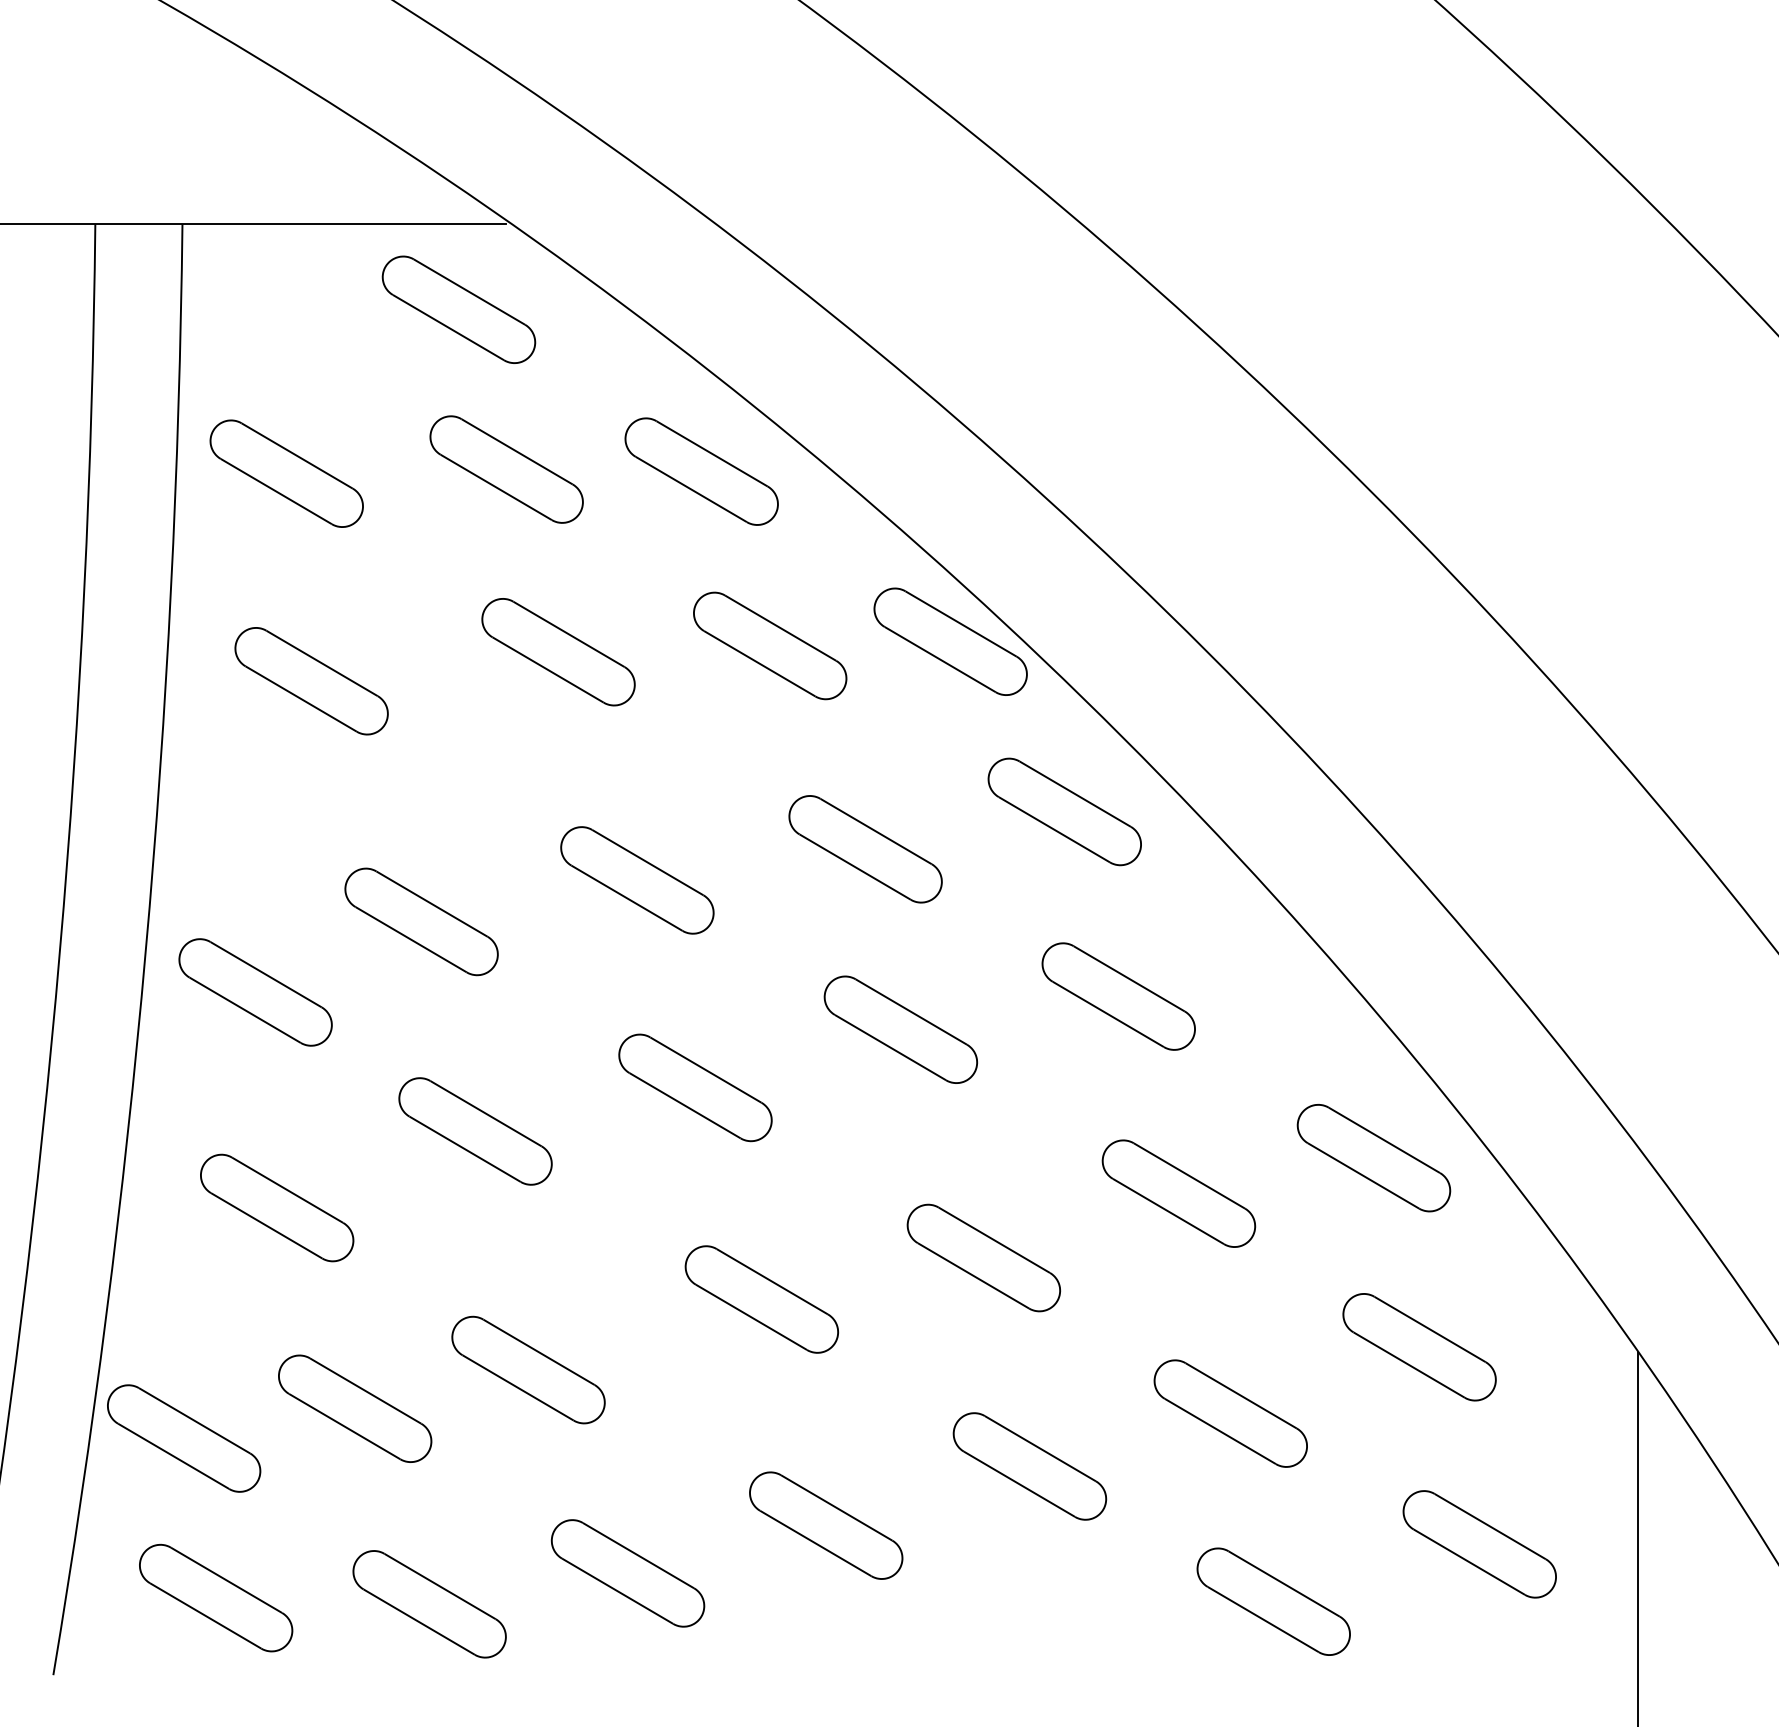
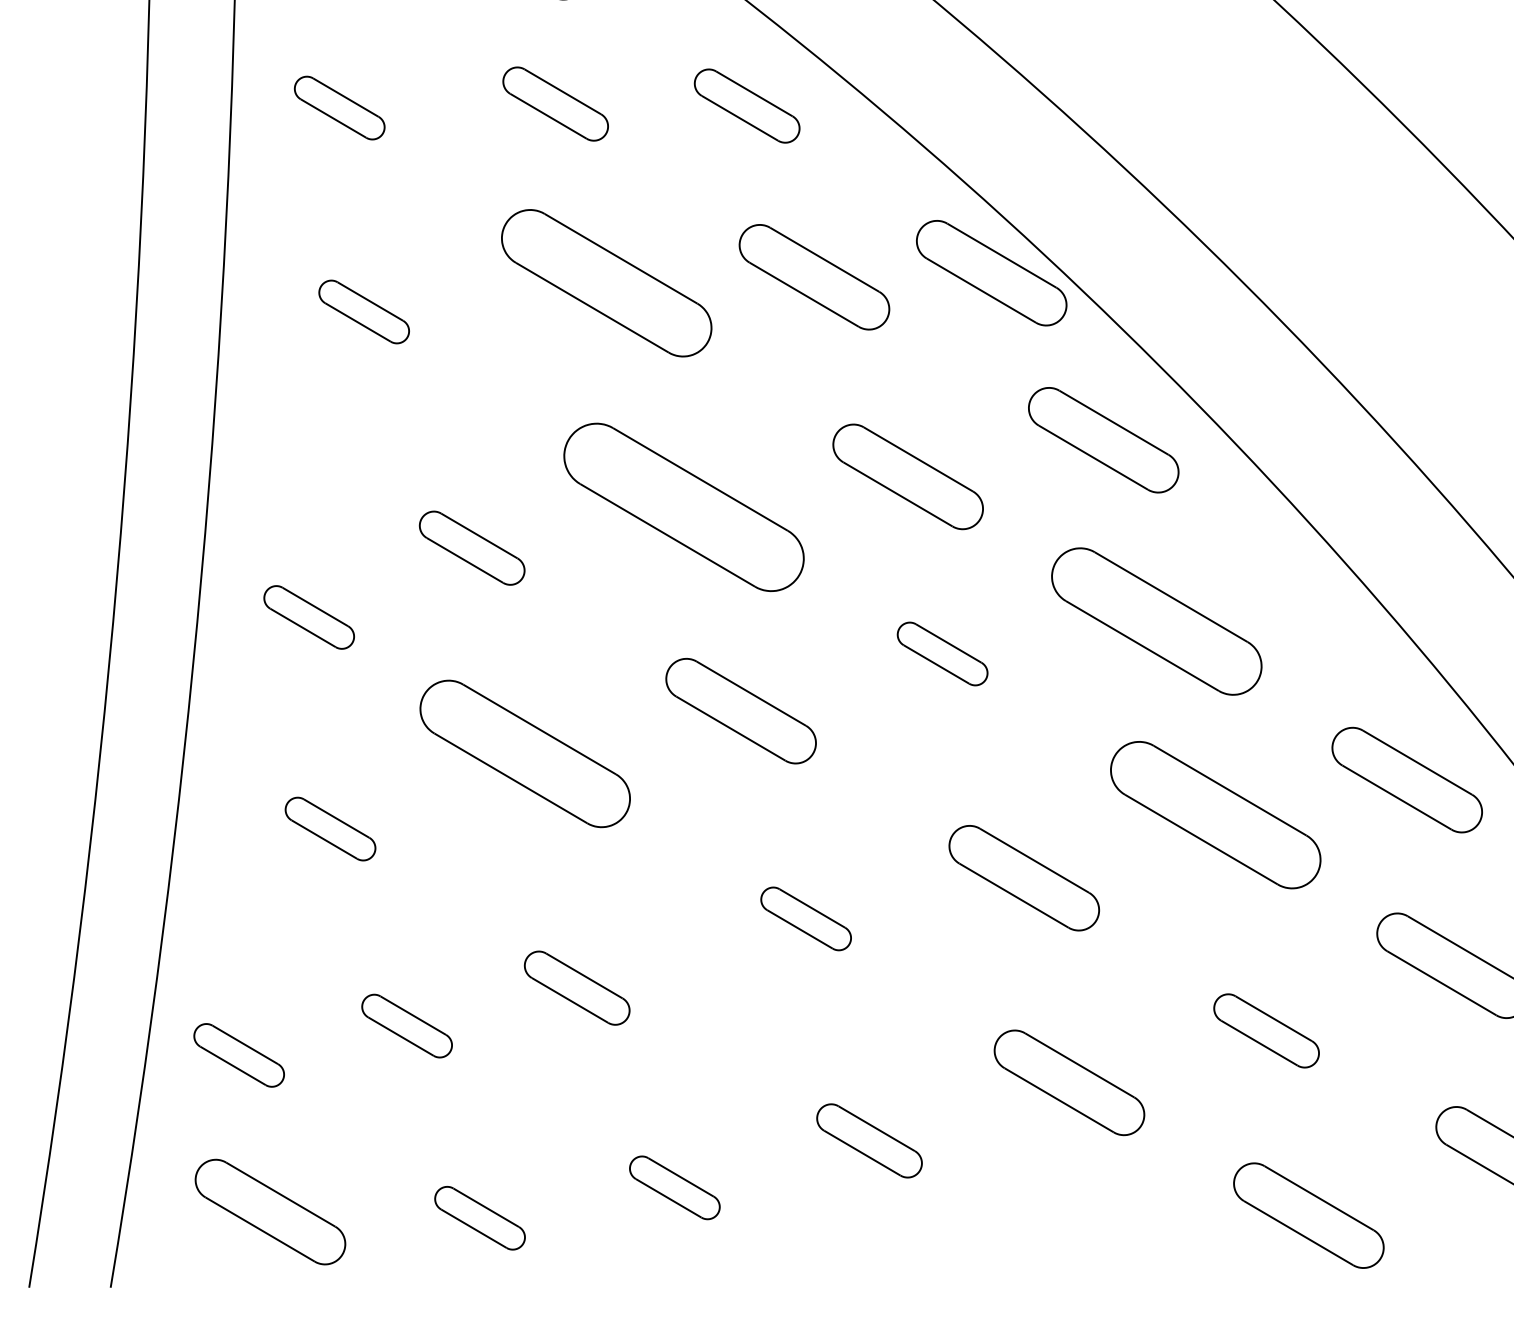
part: (506, 469) -> (555, 104), size x0.7
part: (701, 471) -> (747, 105), size x0.7
part: (286, 473) -> (339, 107), size x0.6
part: (558, 652) -> (606, 283), size x1.4
part: (311, 681) -> (364, 312), size x0.6
part: (637, 880) -> (684, 507), size x1.6
part: (421, 921) -> (472, 547), size x0.7
part: (255, 992) -> (309, 617), size x0.6
part: (1118, 996) -> (1156, 621), size x1.4
part: (900, 1029) -> (942, 653), size x0.6
part: (475, 1131) -> (525, 753), size x1.4
part: (1178, 1193) -> (1215, 814), size x1.4
part: (277, 1207) -> (330, 828), size x0.6
part: (761, 1299) -> (805, 918), size x0.6
part: (528, 1369) -> (577, 987), size x0.7
part: (355, 1408) -> (407, 1025), size x0.6
part: (1230, 1413) -> (1266, 1030), size x0.7
part: (184, 1438) -> (239, 1055), size x0.6
part: (826, 1525) -> (869, 1140), size x0.7
part: (627, 1573) -> (674, 1187), size x0.6
part: (429, 1604) -> (479, 1218), size x0.6

